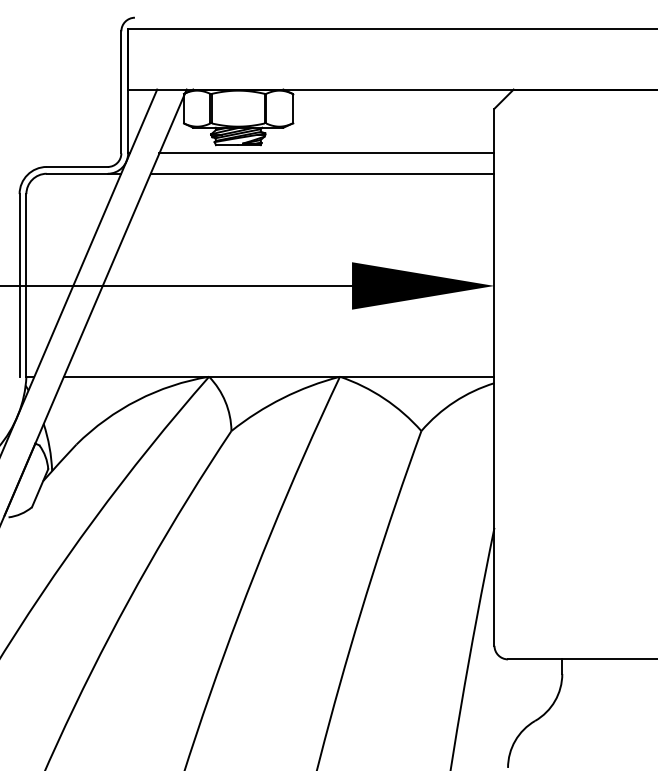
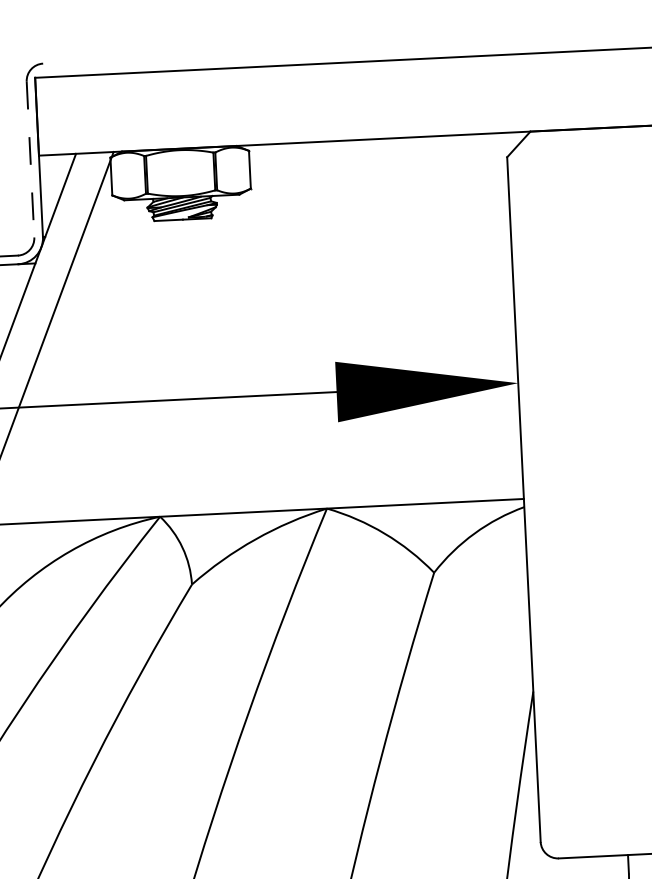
line: (121, 92) -> (30, 159), solid -> dashed
line: (326, 153) -> (295, 224), removed
line: (322, 173) -> (291, 250), removed

